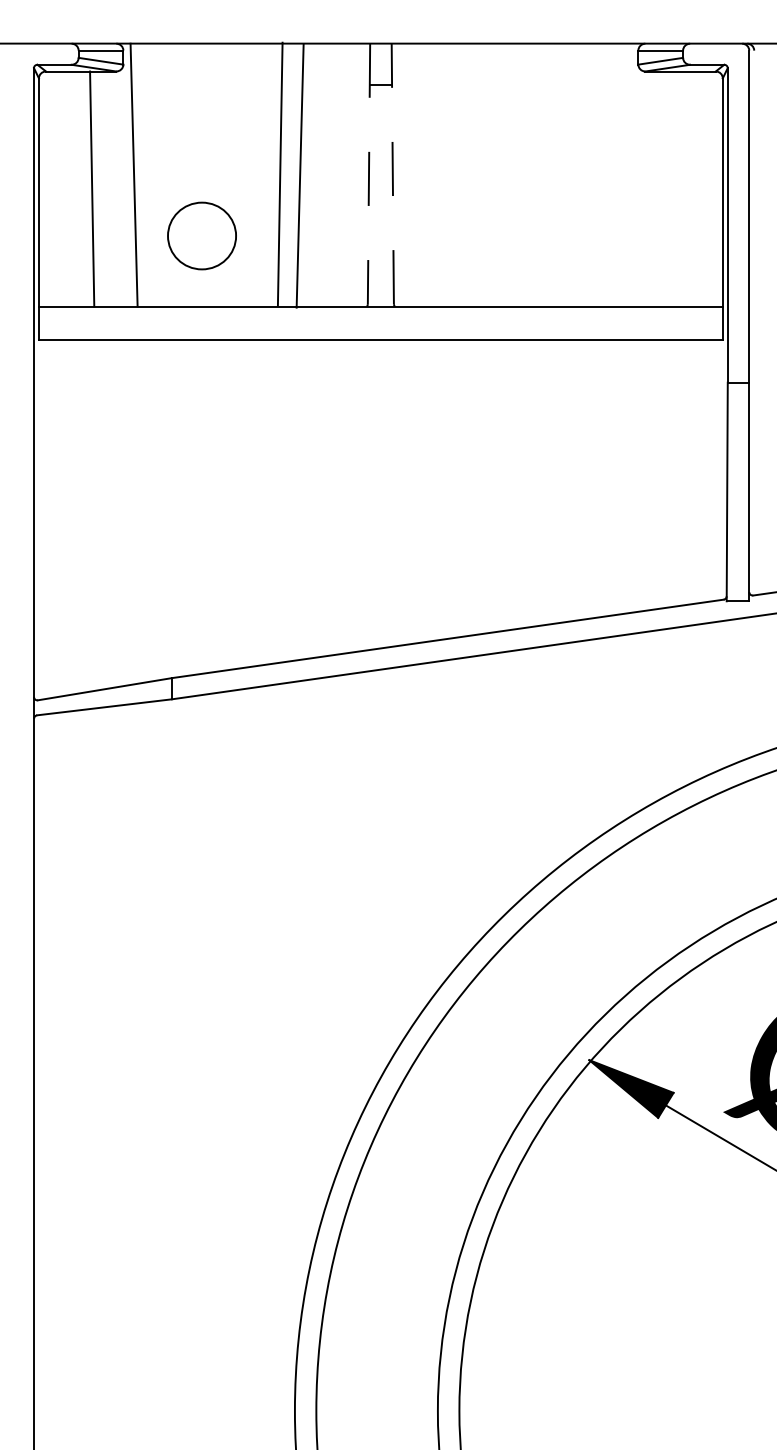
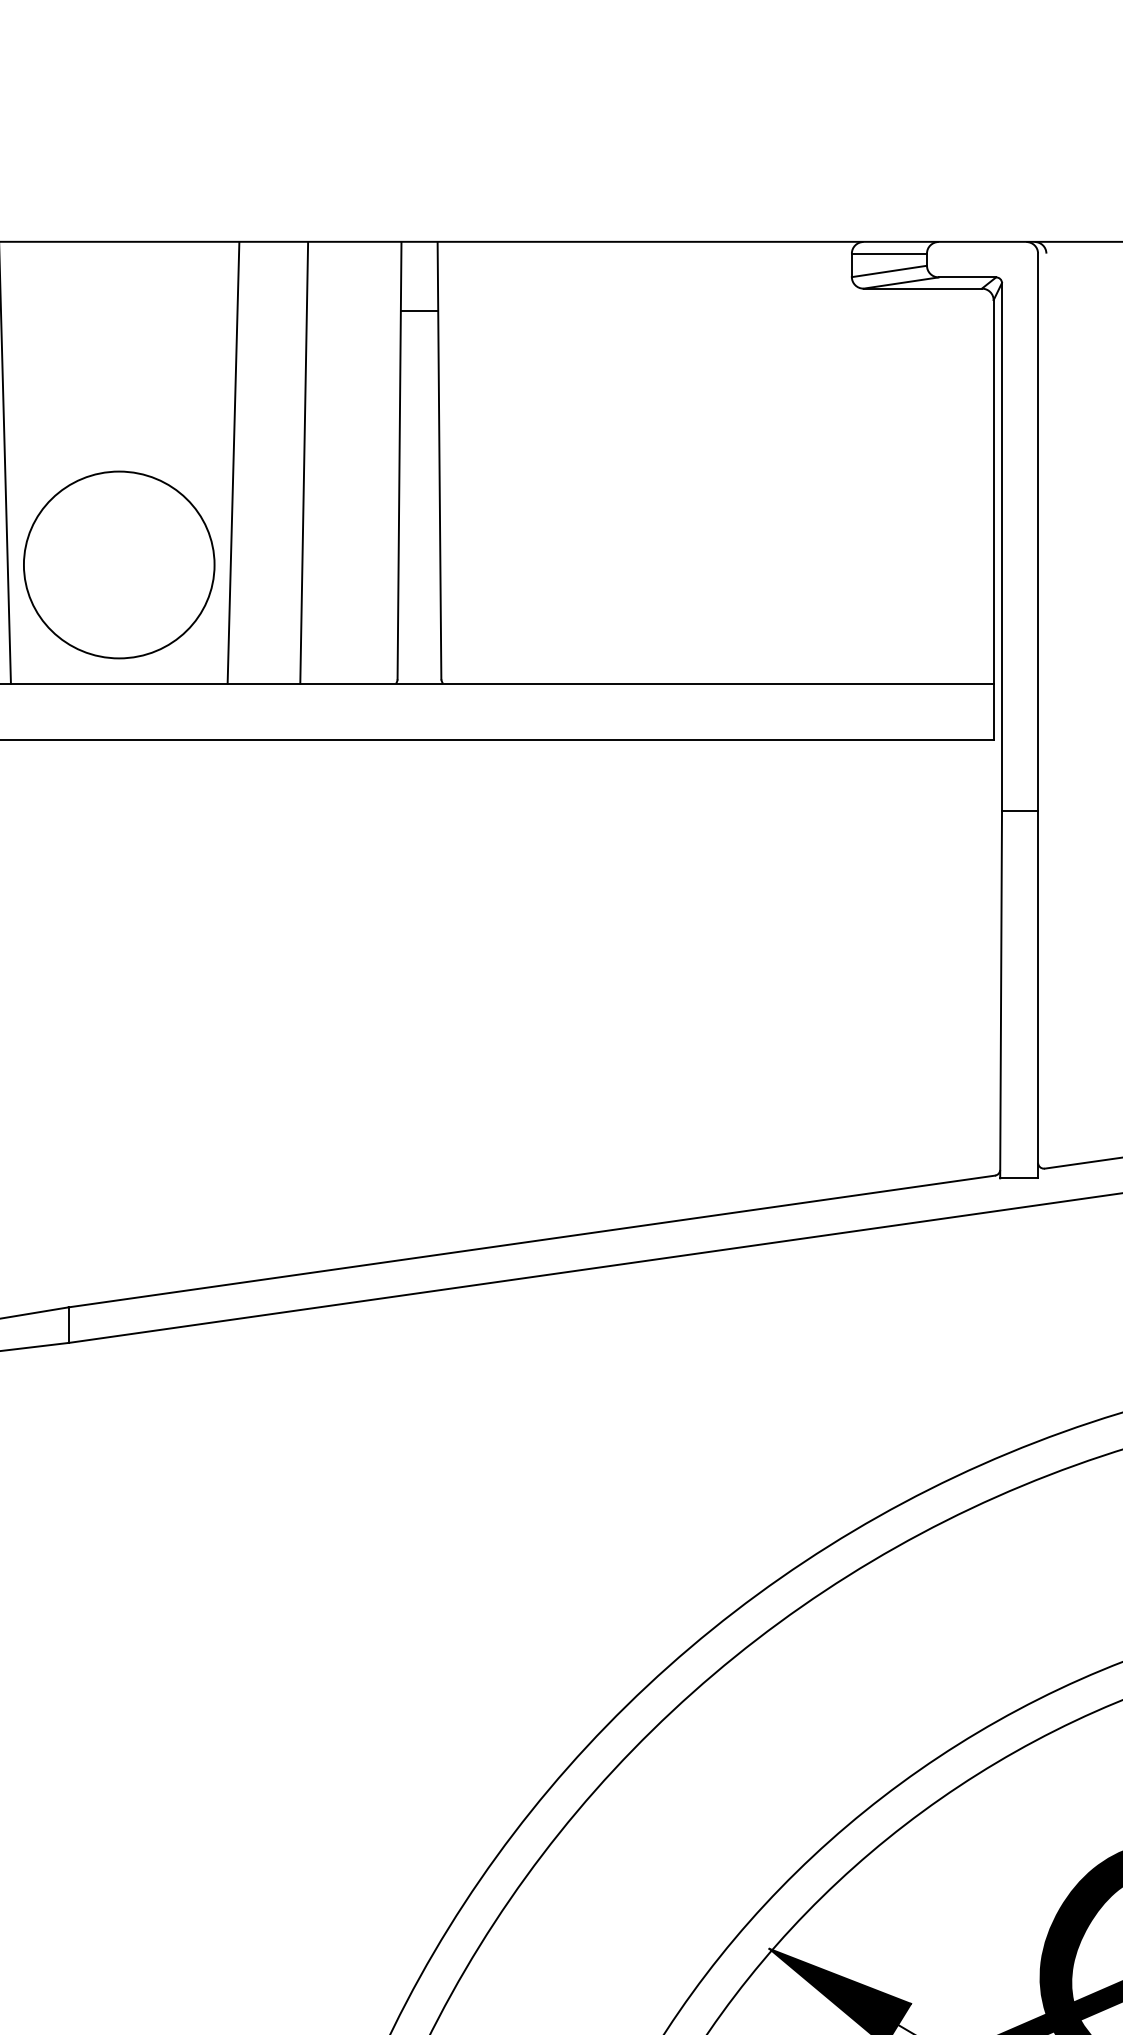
line: (279, 173) -> (302, 461), moved
line: (392, 173) -> (438, 459), dashed -> solid
line: (369, 174) -> (400, 461), dashed -> solid
line: (299, 175) -> (232, 461), moved
part: (201, 235) -> (118, 564), size x1.67

